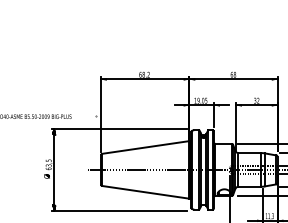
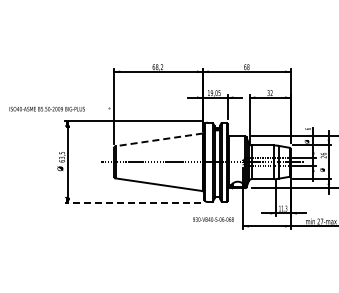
line: (145, 147) -> (158, 139), solid -> dashed
line: (119, 211) -> (132, 203), solid -> dashed

